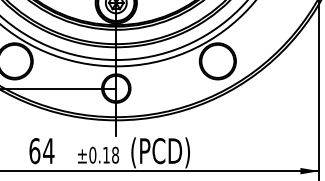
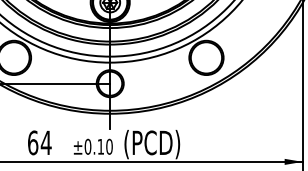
text: (115, 154) -> (109, 146), ±0.18 -> ±0.10

